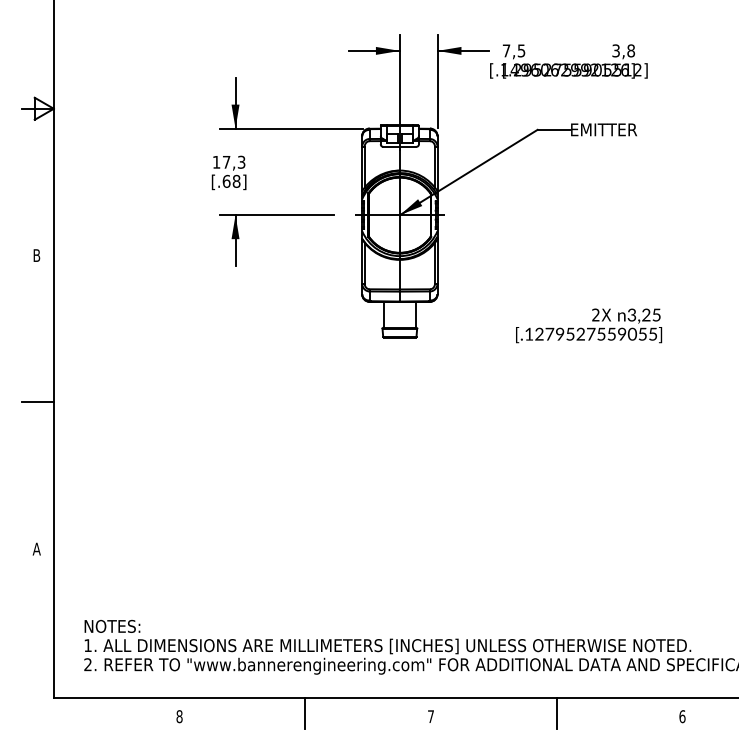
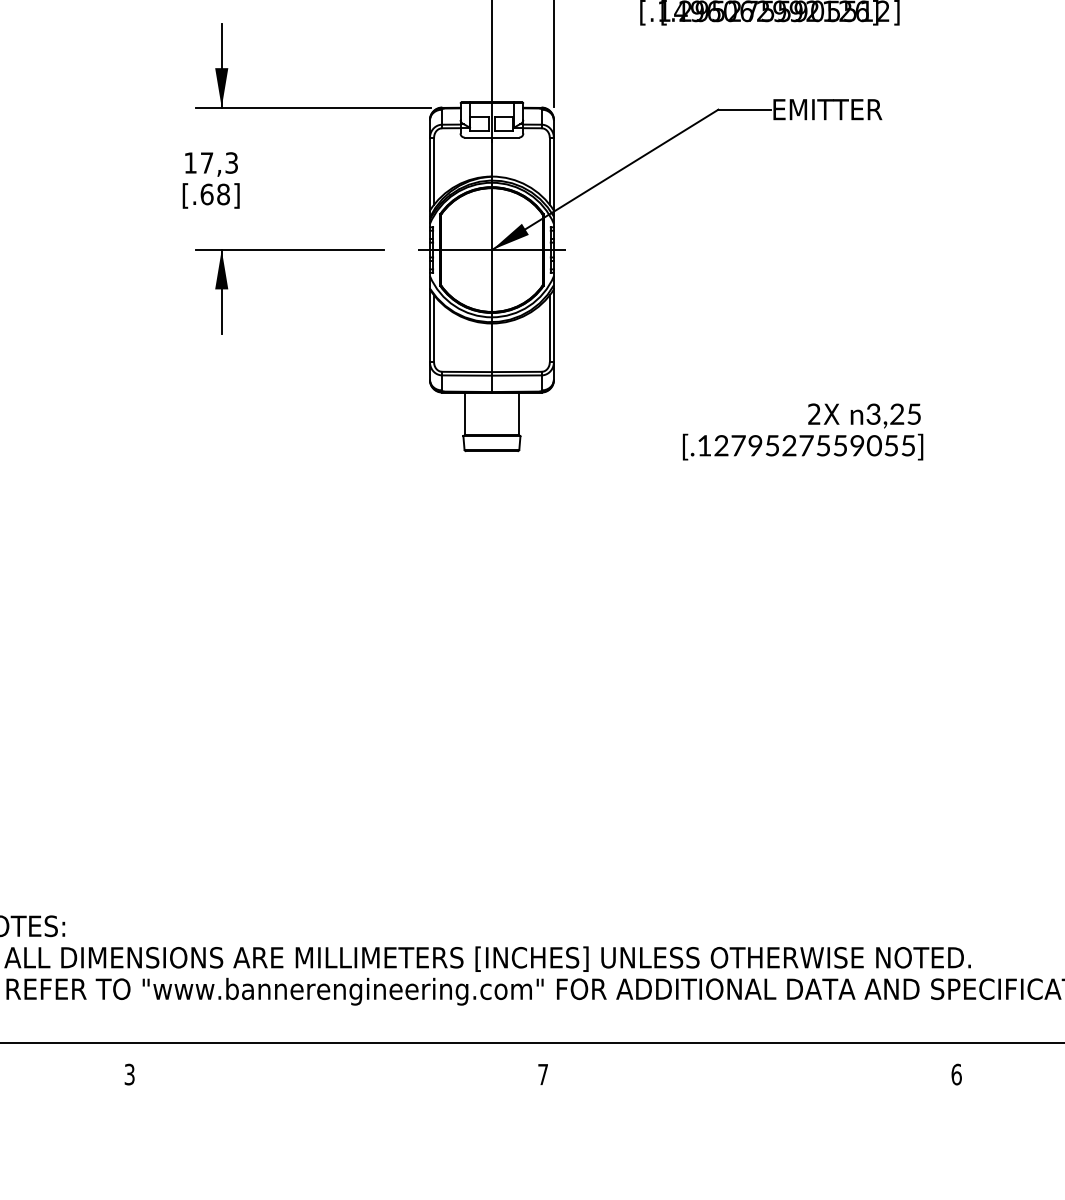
line: (305, 713) -> (336, 1069), removed
line: (556, 713) -> (749, 1069), removed
text: (179, 716) -> (129, 1074), 8 -> 3

